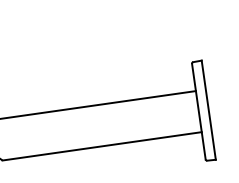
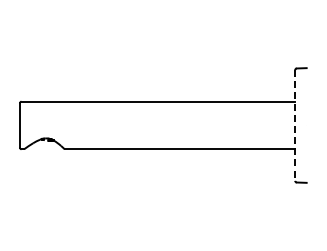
line: (208, 110) -> (306, 125), removed
line: (199, 111) -> (295, 125), solid -> dashed

